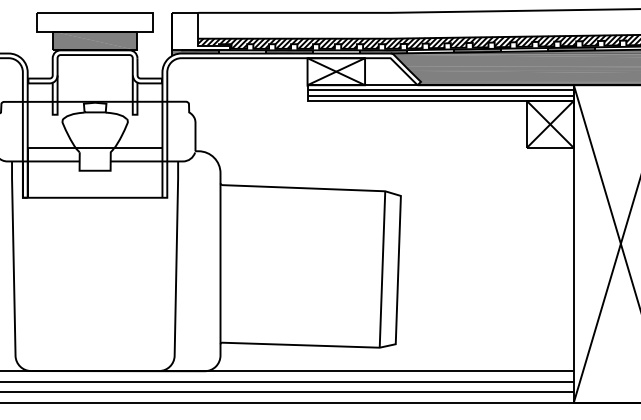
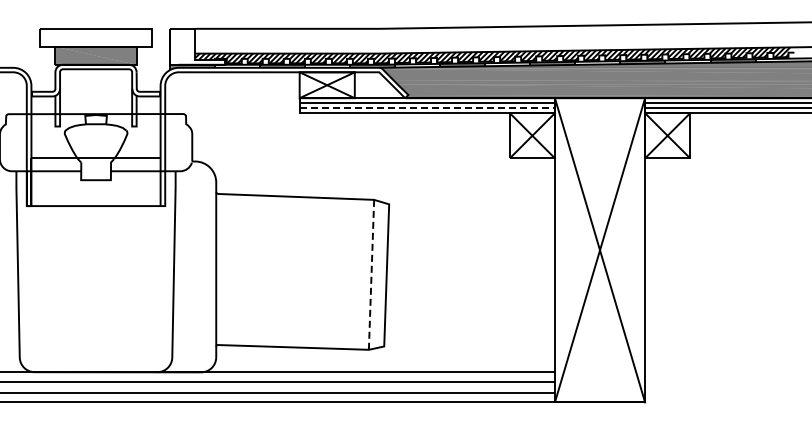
line: (440, 95) -> (427, 108), solid -> dashed
line: (382, 270) -> (371, 275), solid -> dashed

